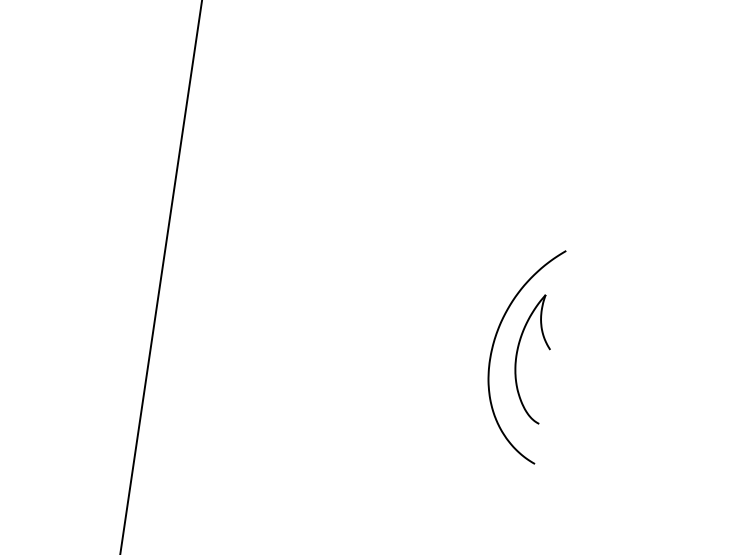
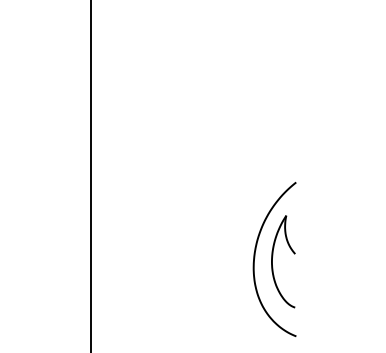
part: (520, 353) -> (274, 259), size x1.43

